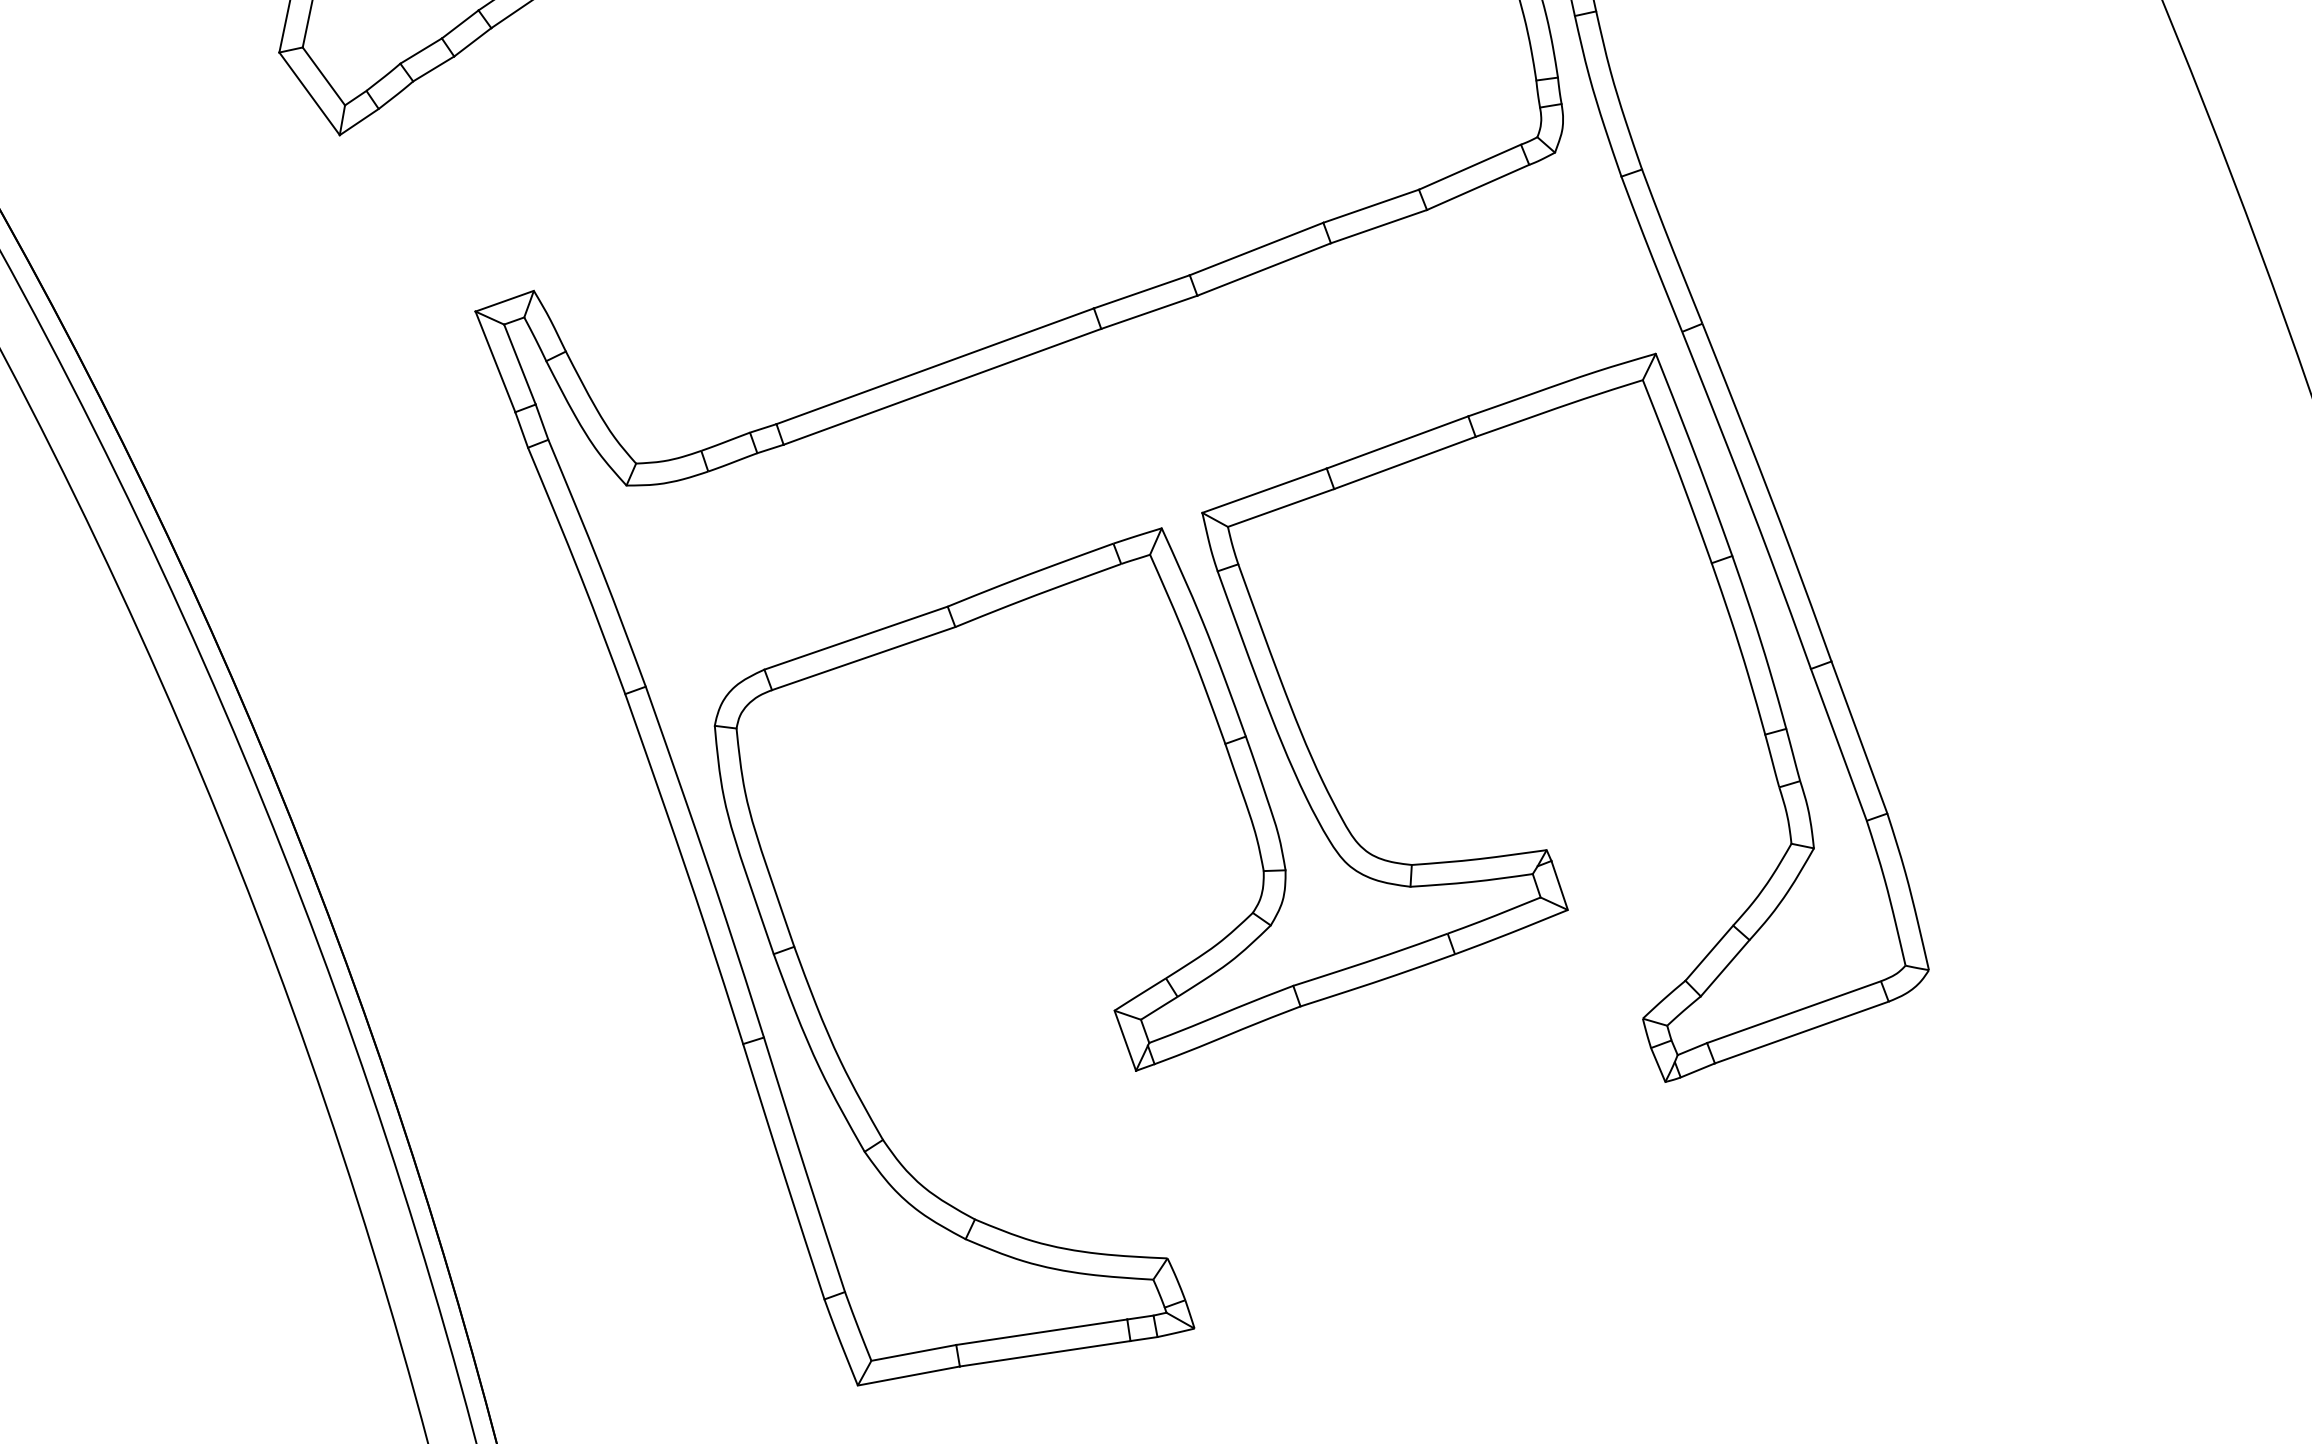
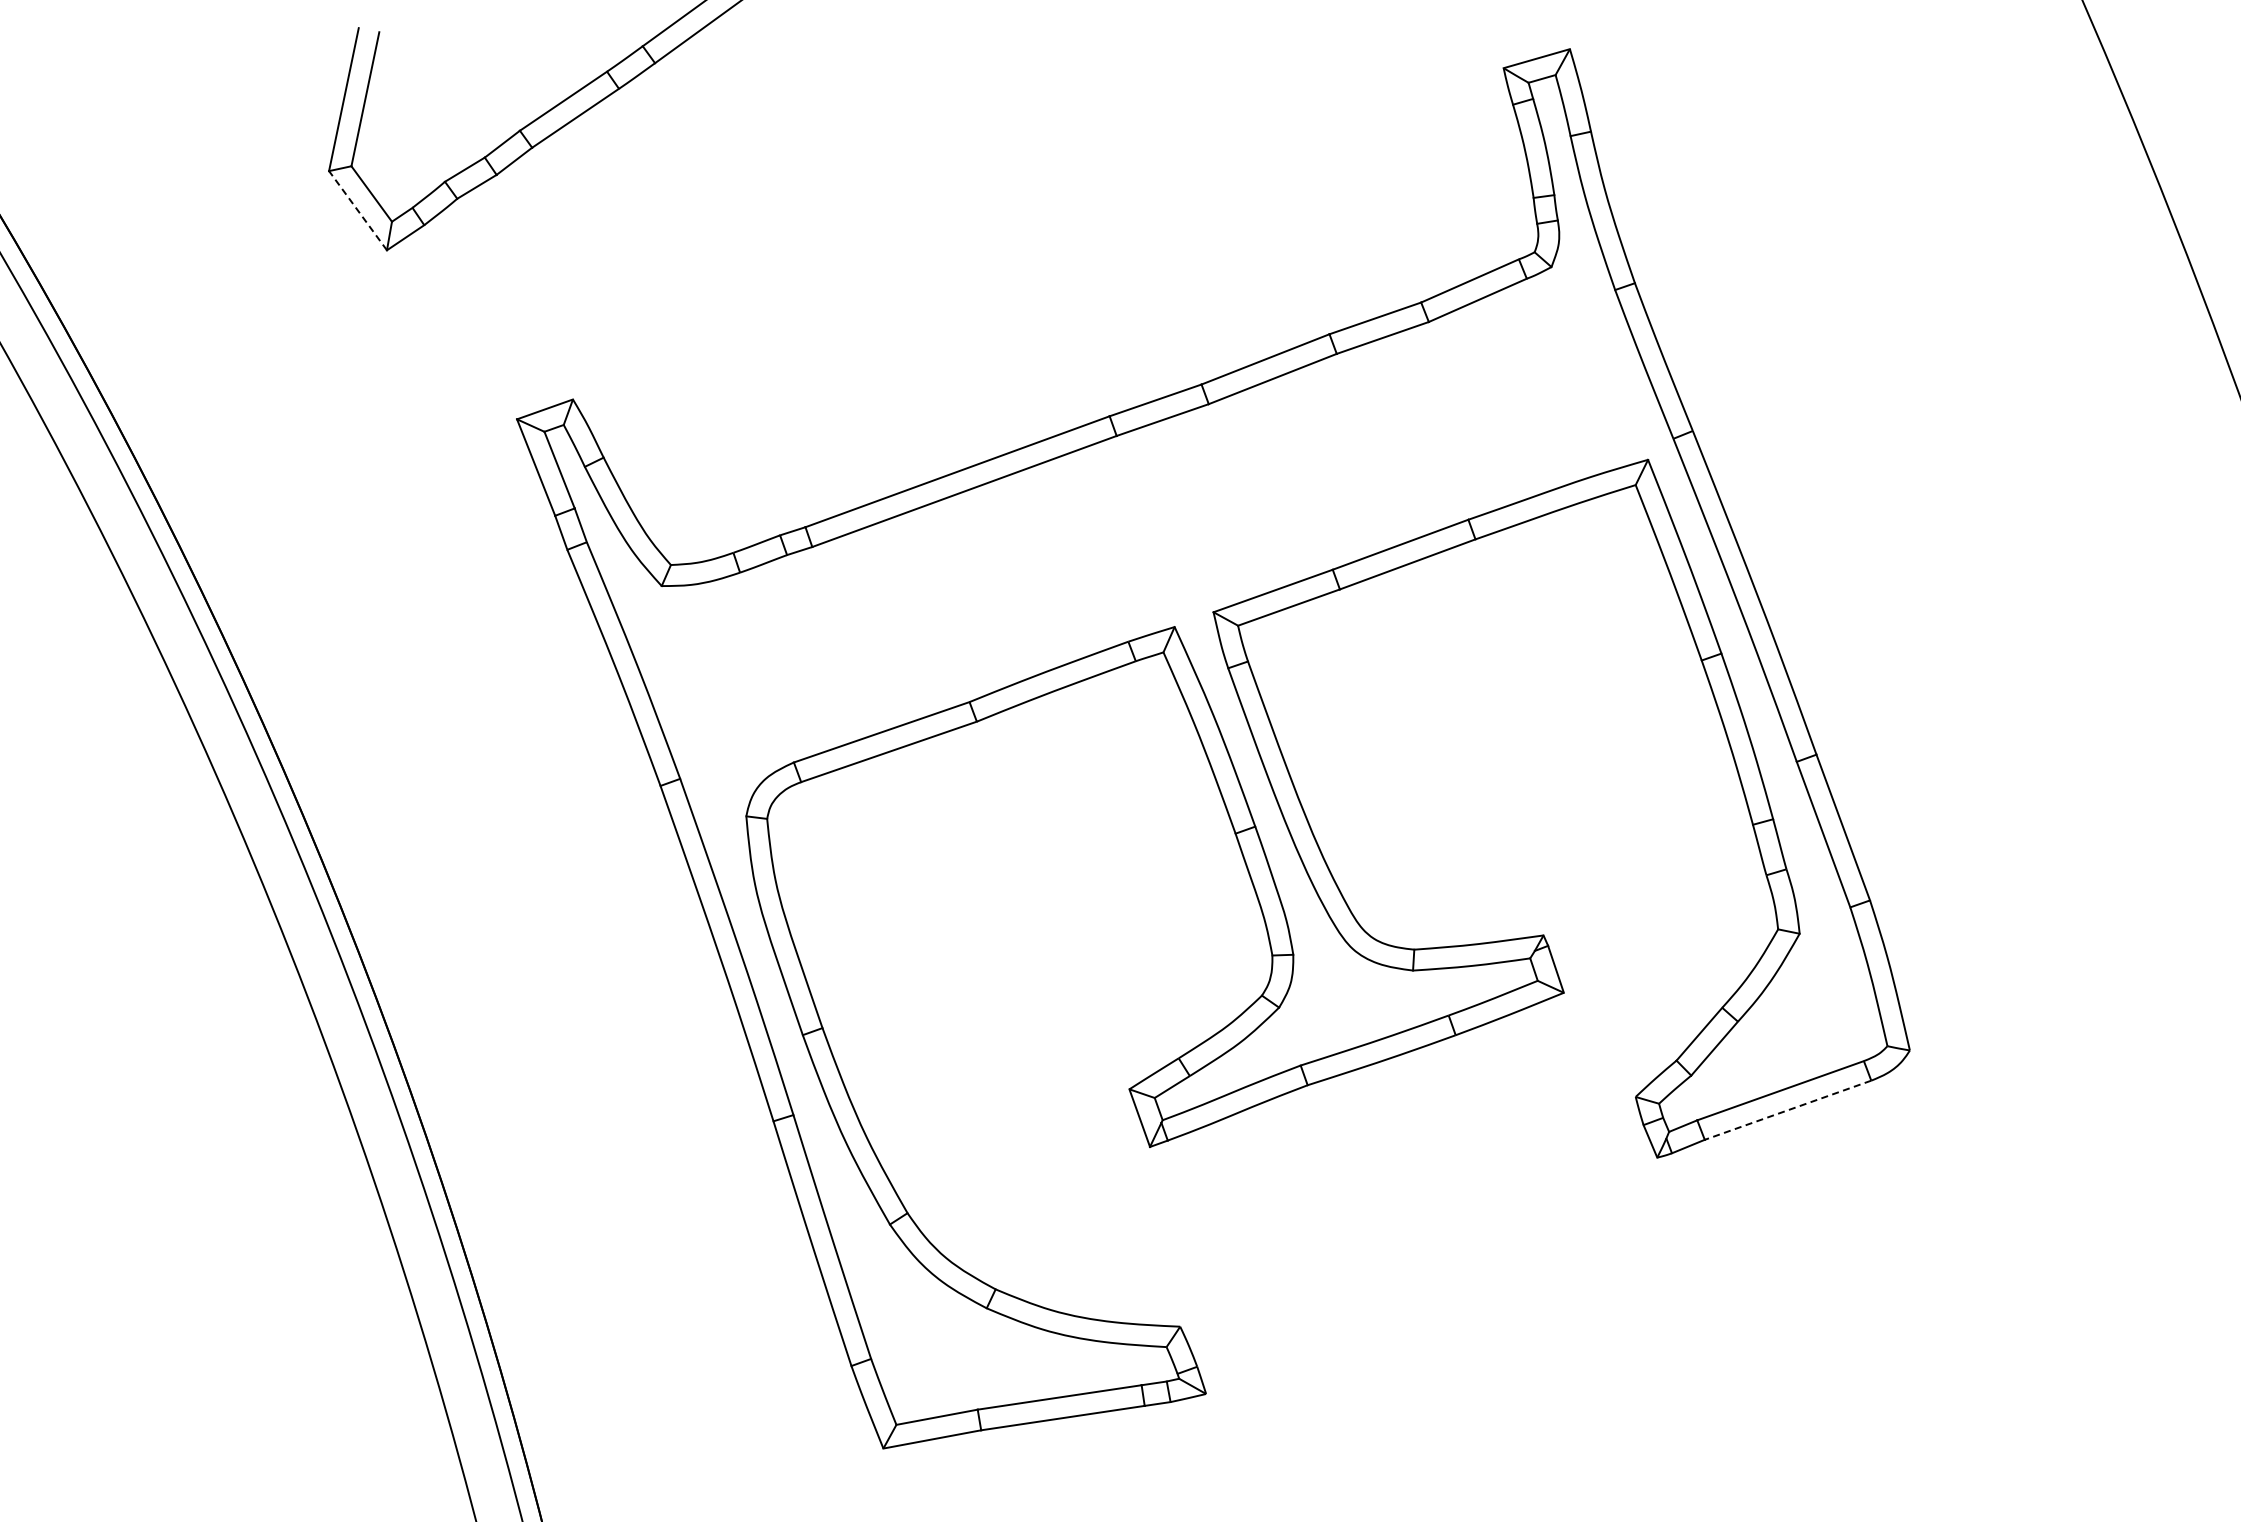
line: (309, 93) -> (357, 210), solid -> dashed
line: (1801, 1032) -> (1787, 1110), solid -> dashed

